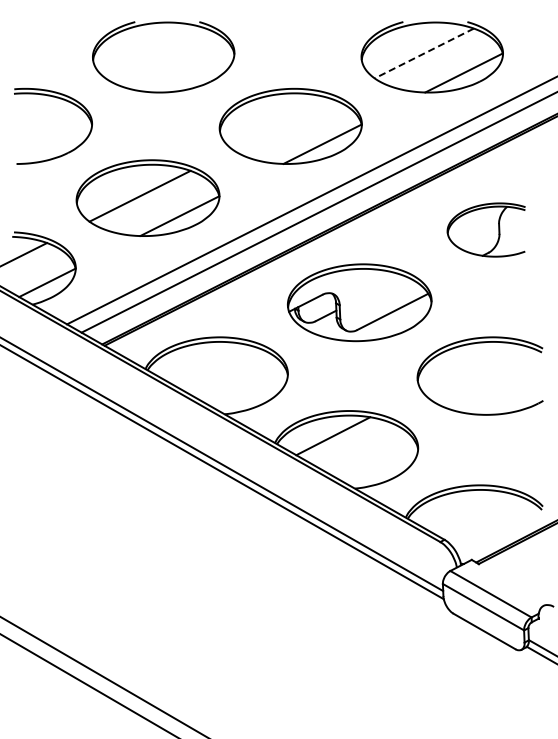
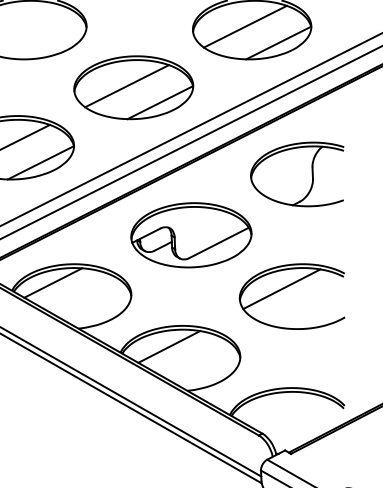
line: (424, 53) -> (245, 26), dashed -> solid
line: (282, 124) -> (126, 86), added
part: (486, 229) -> (297, 173), size x1.43
line: (194, 359) -> (53, 282), added
line: (467, 366) -> (281, 288), added

